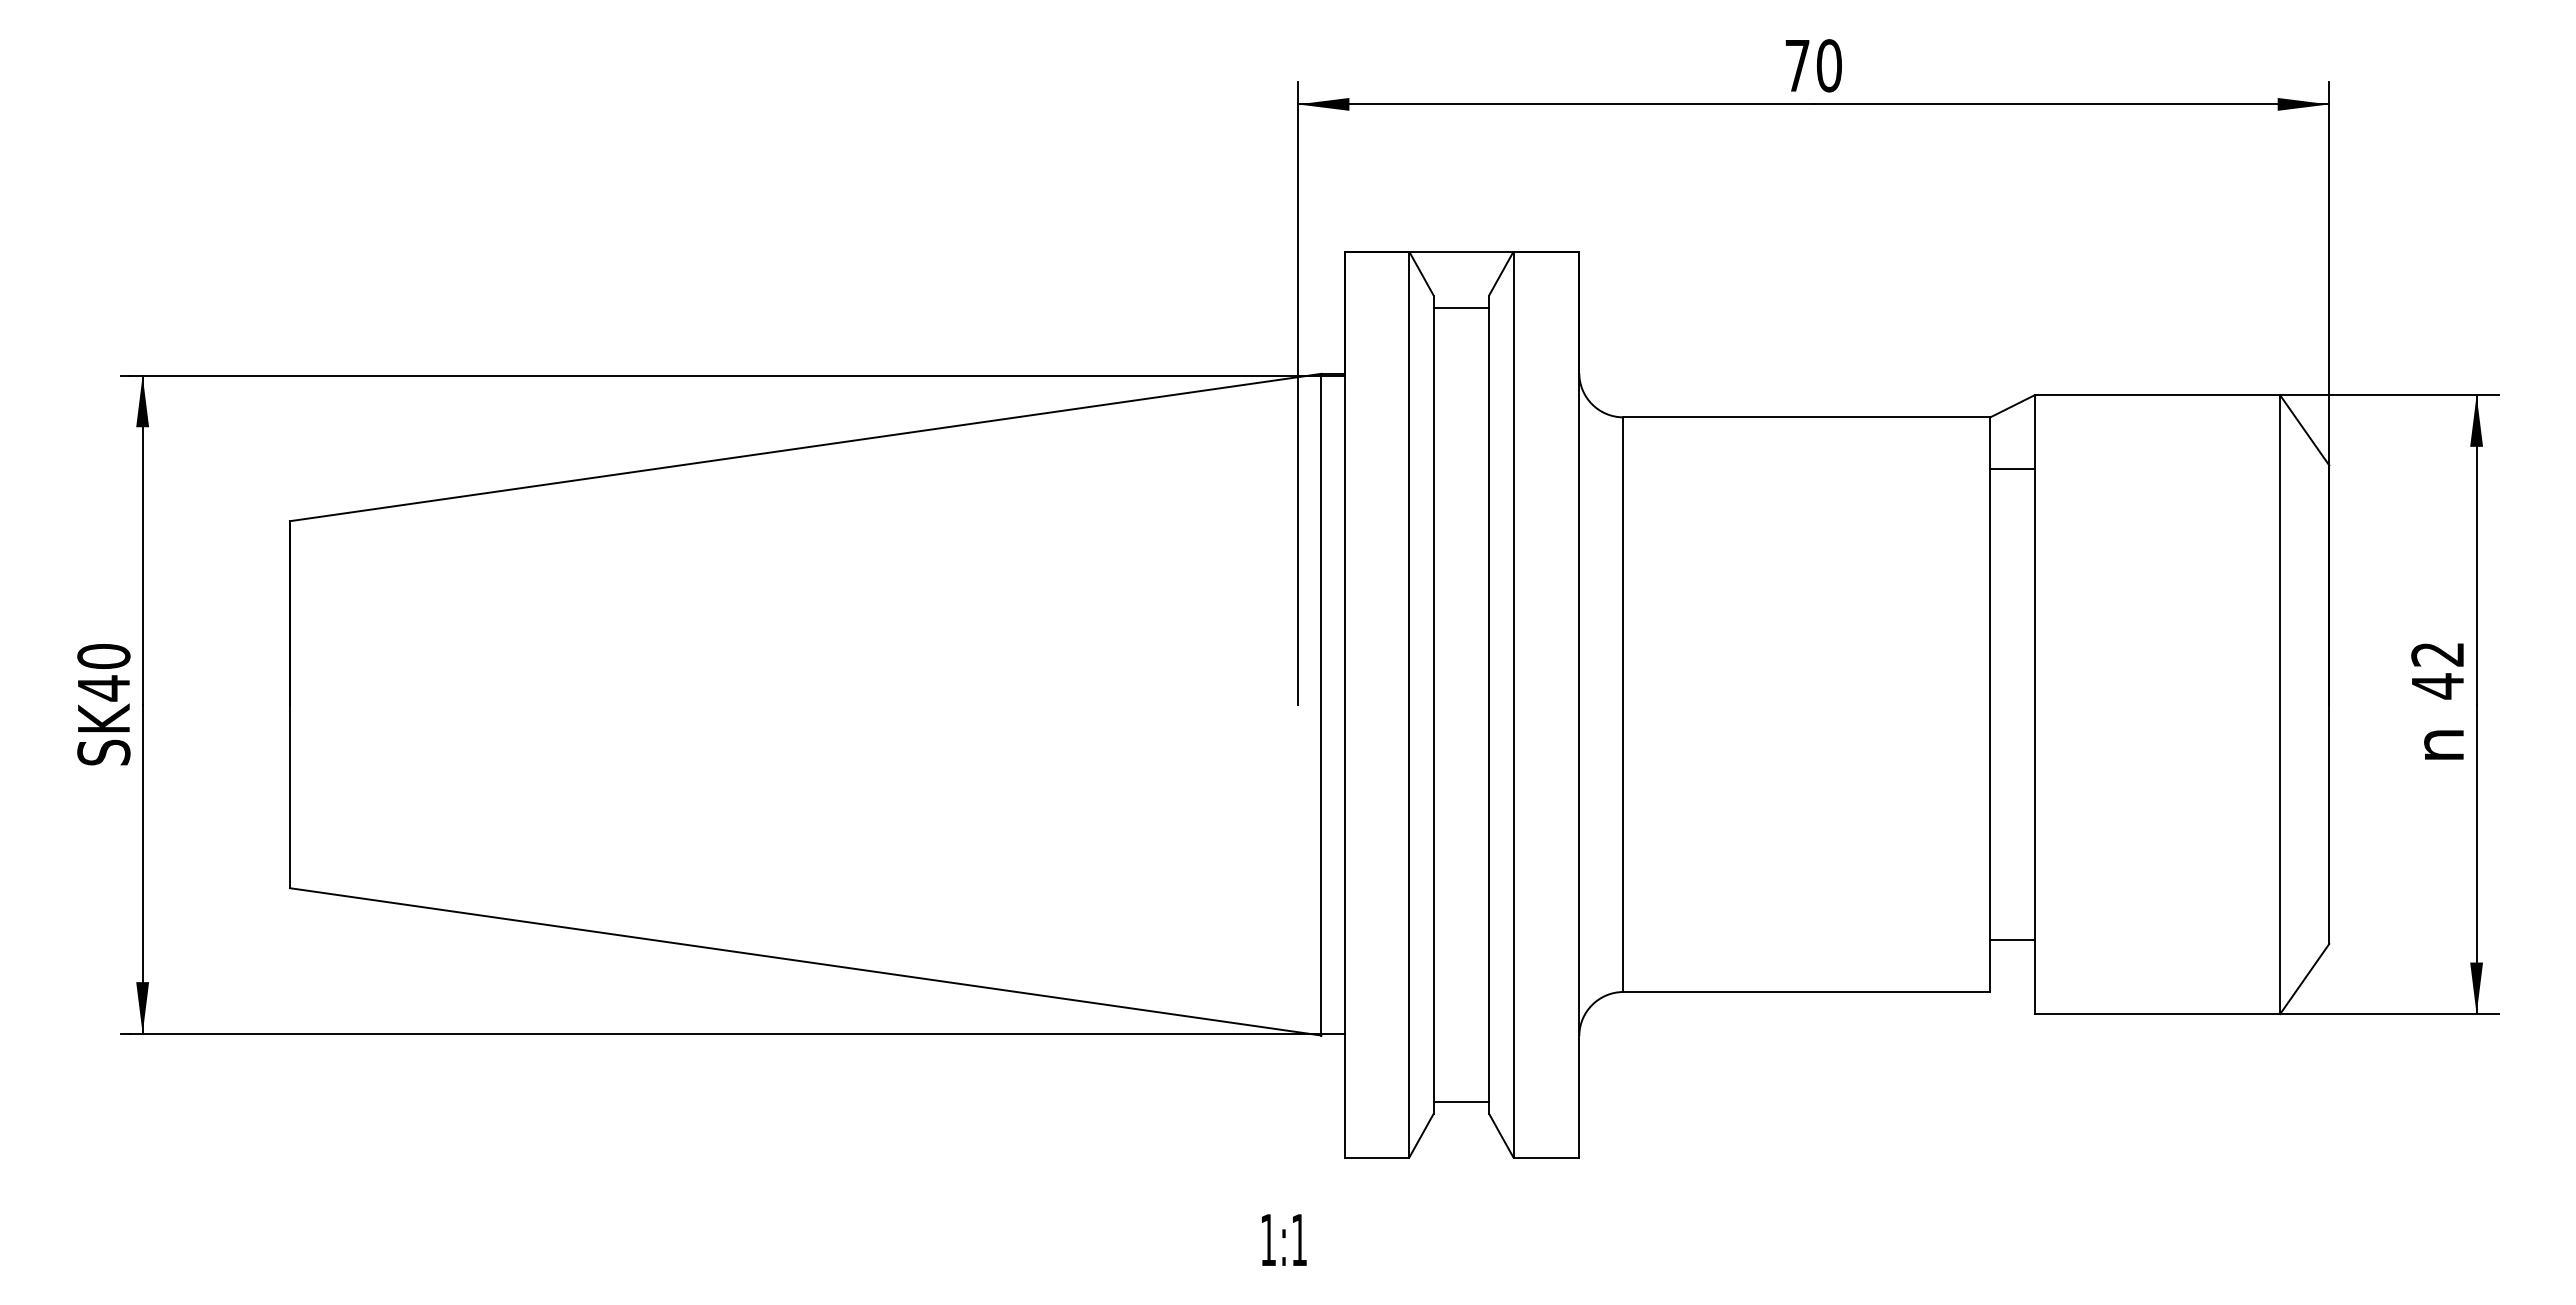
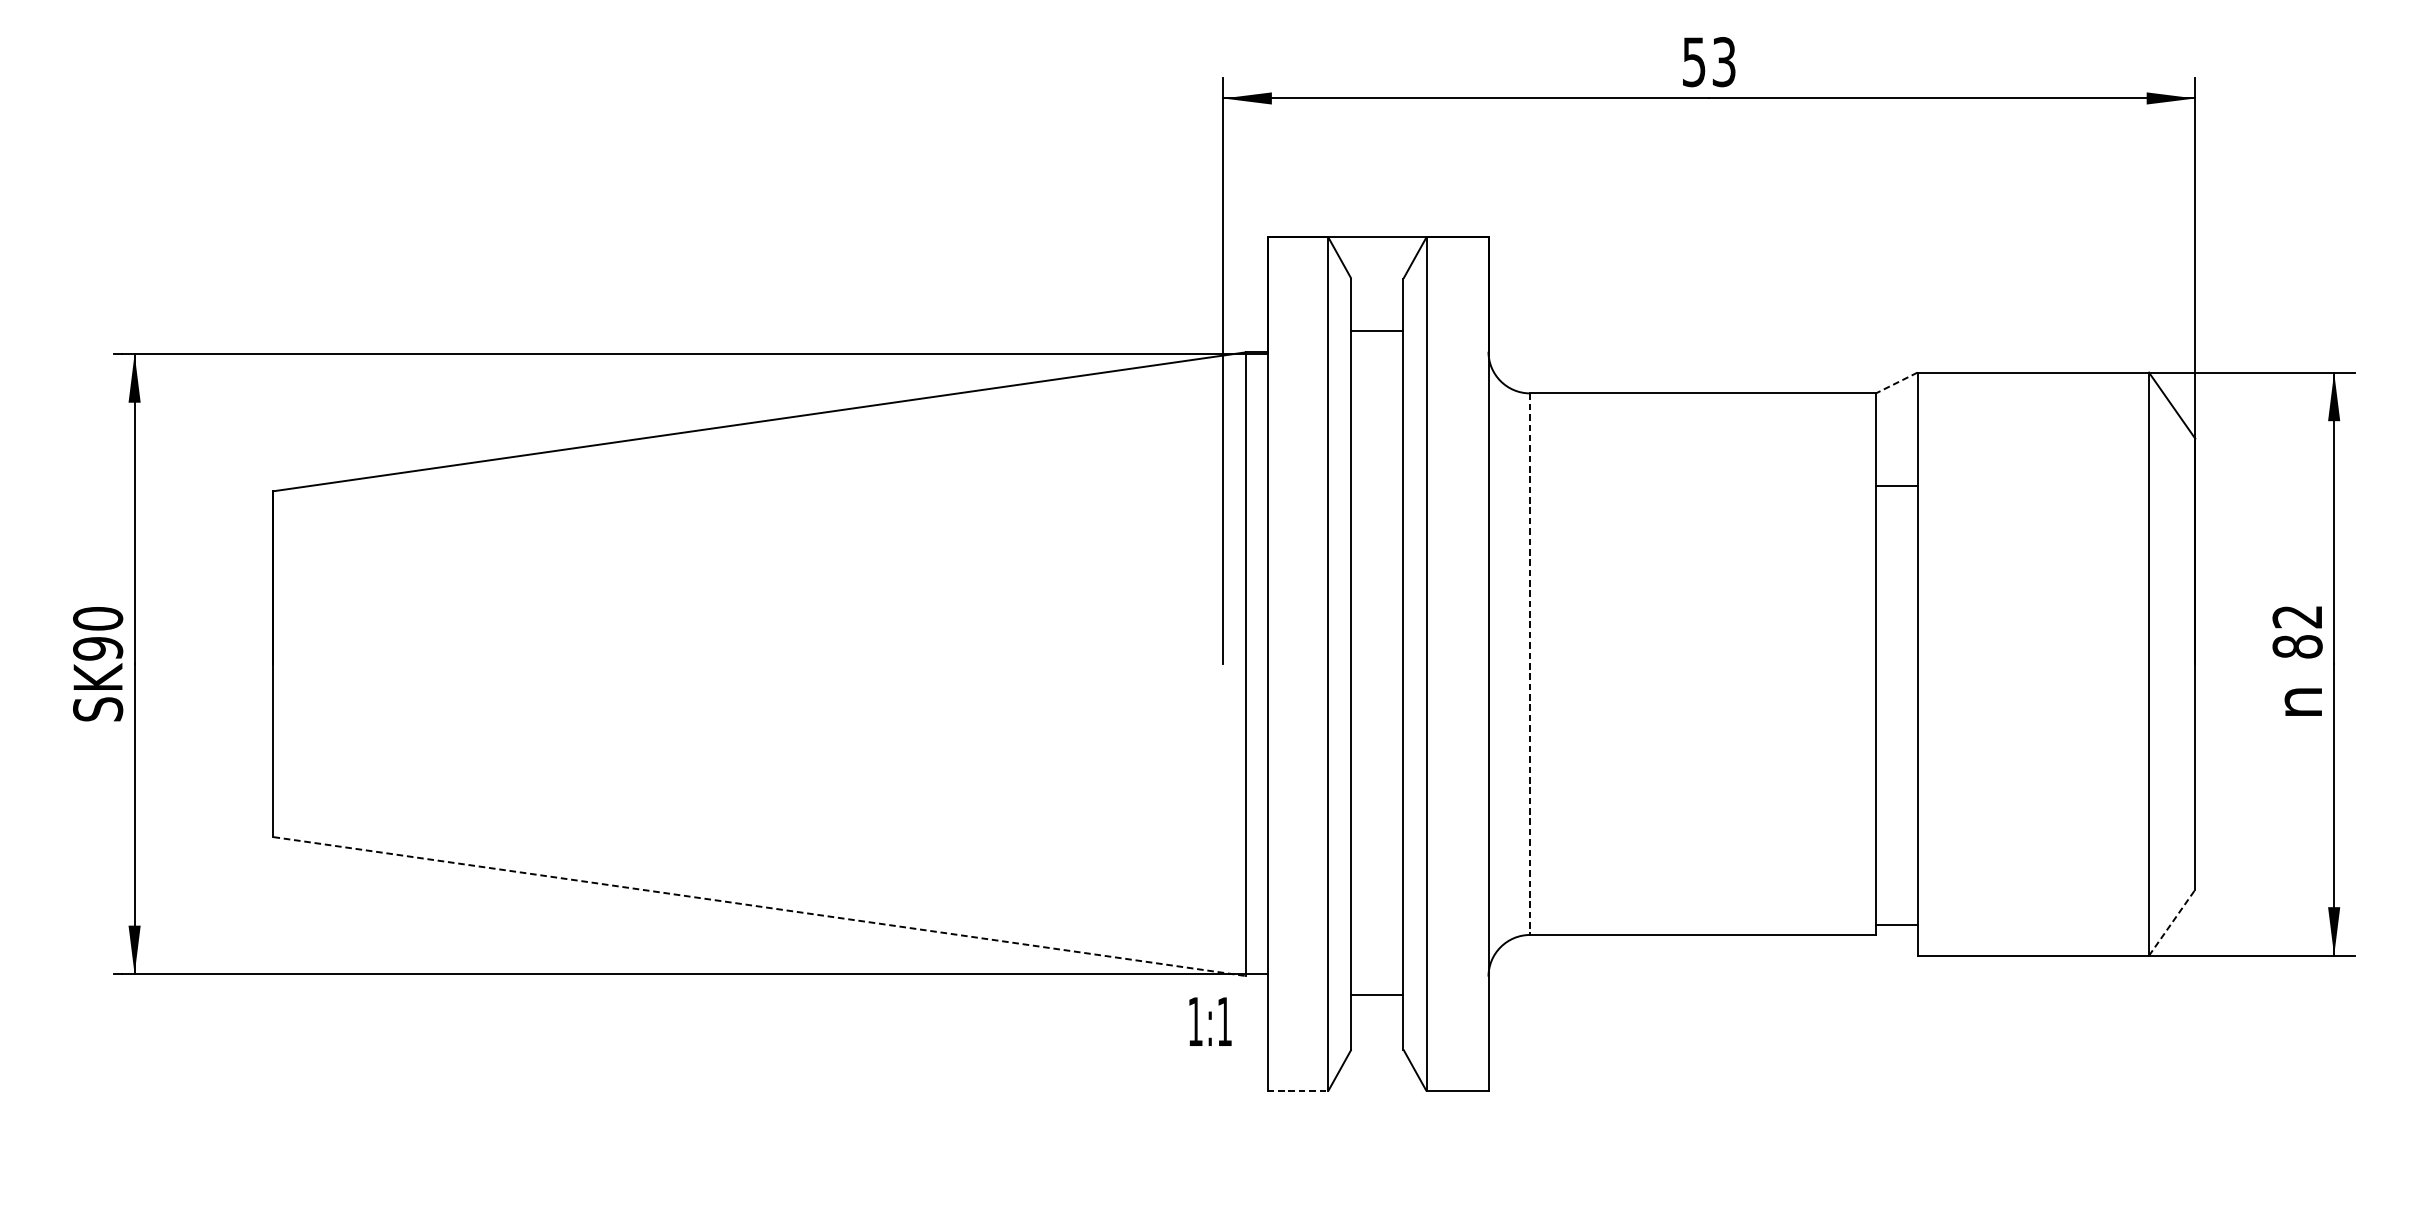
text: (1813, 65) -> (1709, 61), 70 -> 53
line: (1461, 307) -> (1377, 330), moved
line: (2012, 406) -> (1896, 383), solid -> dashed
line: (2012, 468) -> (1896, 485), moved
text: (2437, 686) -> (2297, 647), 42 -> 82
text: (103, 688) -> (97, 648), SK40 -> SK90
line: (1623, 705) -> (1530, 664), solid -> dashed
line: (2012, 940) -> (1896, 925), moved
line: (805, 961) -> (759, 906), solid -> dashed
line: (2304, 979) -> (2171, 923), solid -> dashed
line: (1461, 1101) -> (1377, 994), moved
line: (1377, 1157) -> (1298, 1090), solid -> dashed
text: (1284, 1239) -> (1210, 1021), moved

